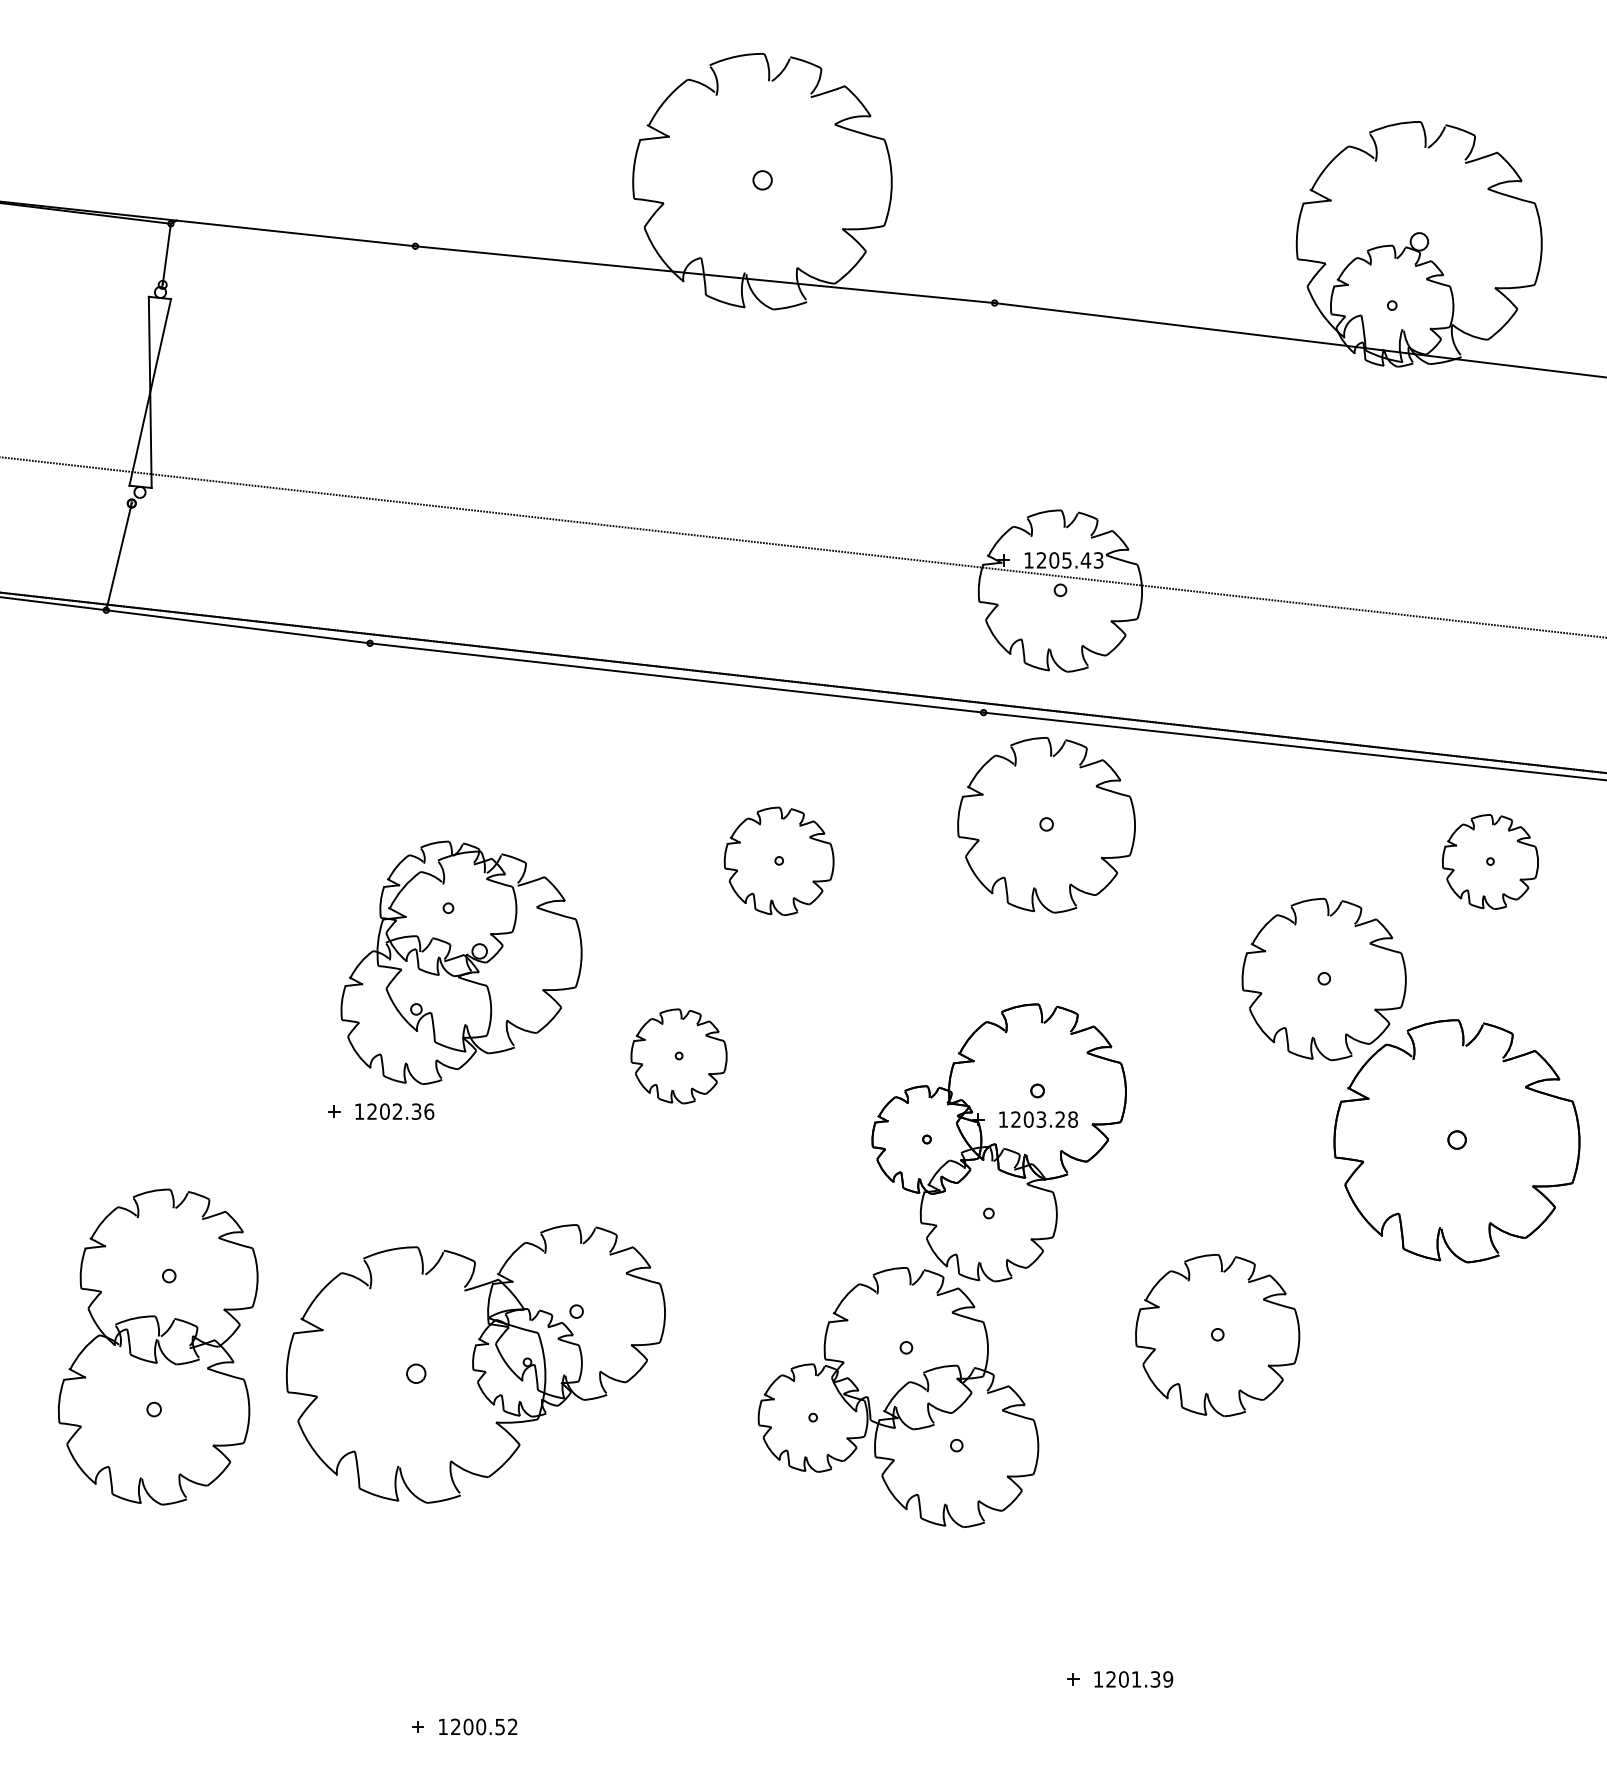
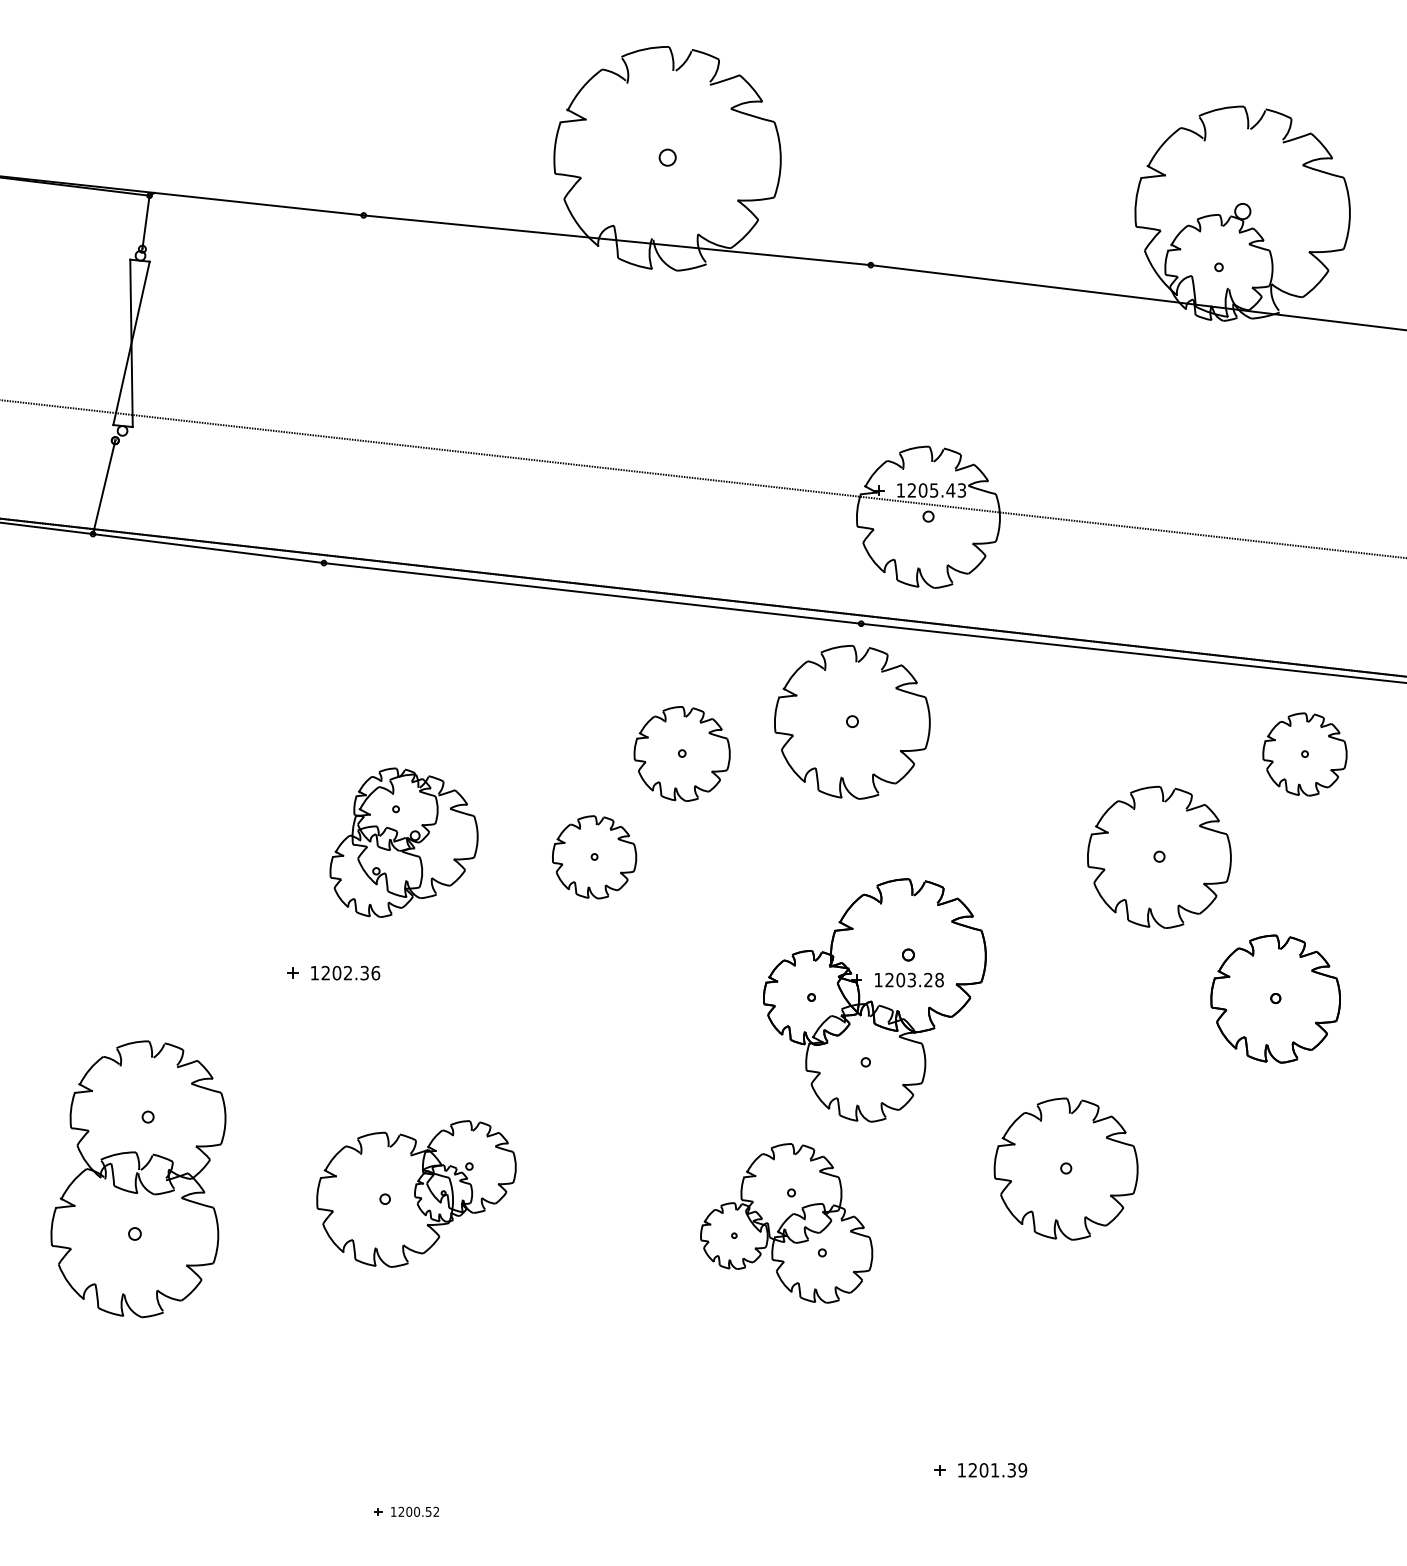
part: (1046, 825) -> (852, 722), moved
part: (461, 962) -> (404, 842), size x0.7
part: (678, 1056) -> (594, 857), moved
part: (1456, 1141) -> (1275, 999), size x0.6
part: (475, 1363) -> (416, 1193), size x0.6
part: (898, 1397) -> (786, 1223), size x0.7
part: (464, 1726) -> (406, 1511), size x0.7

